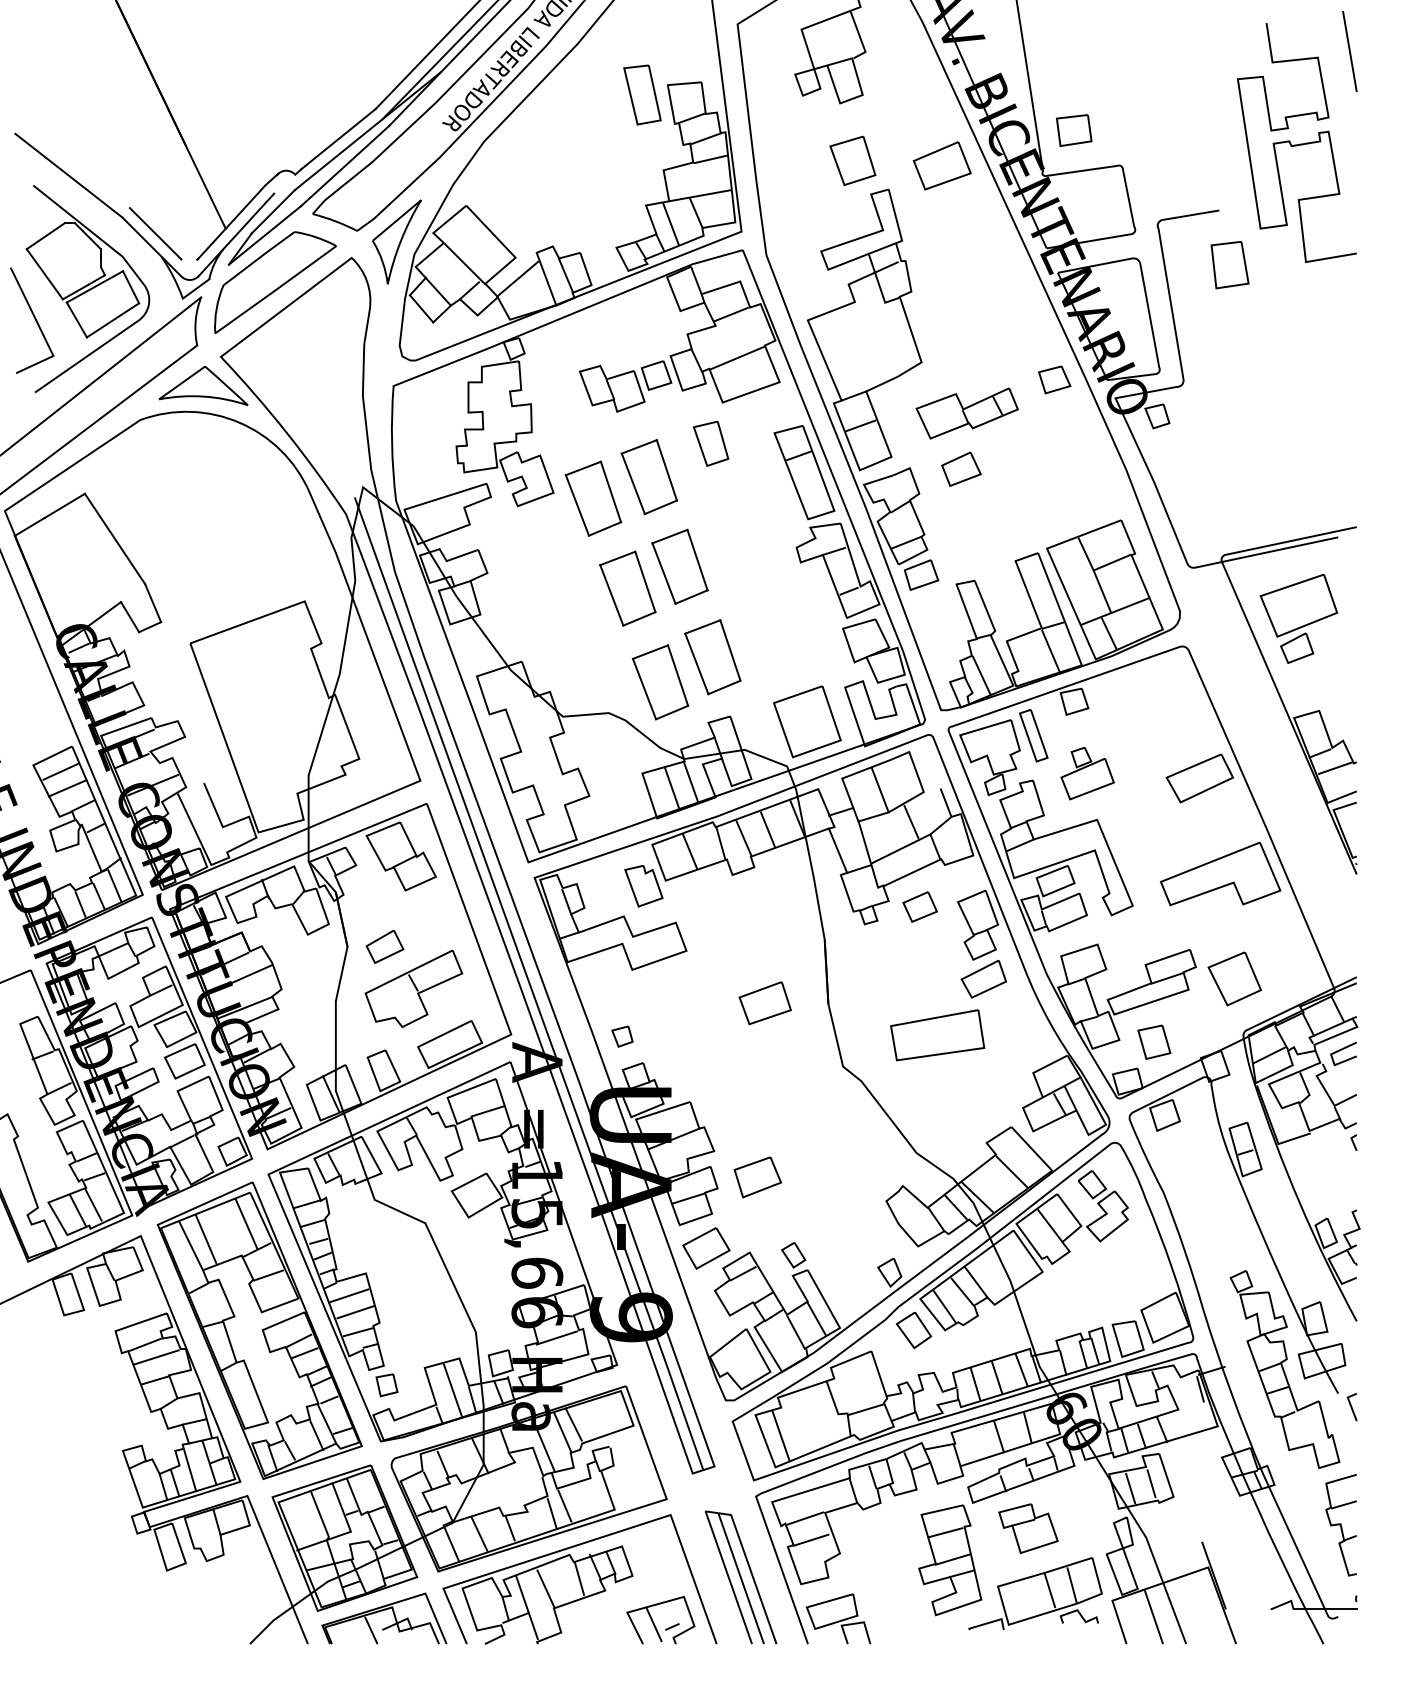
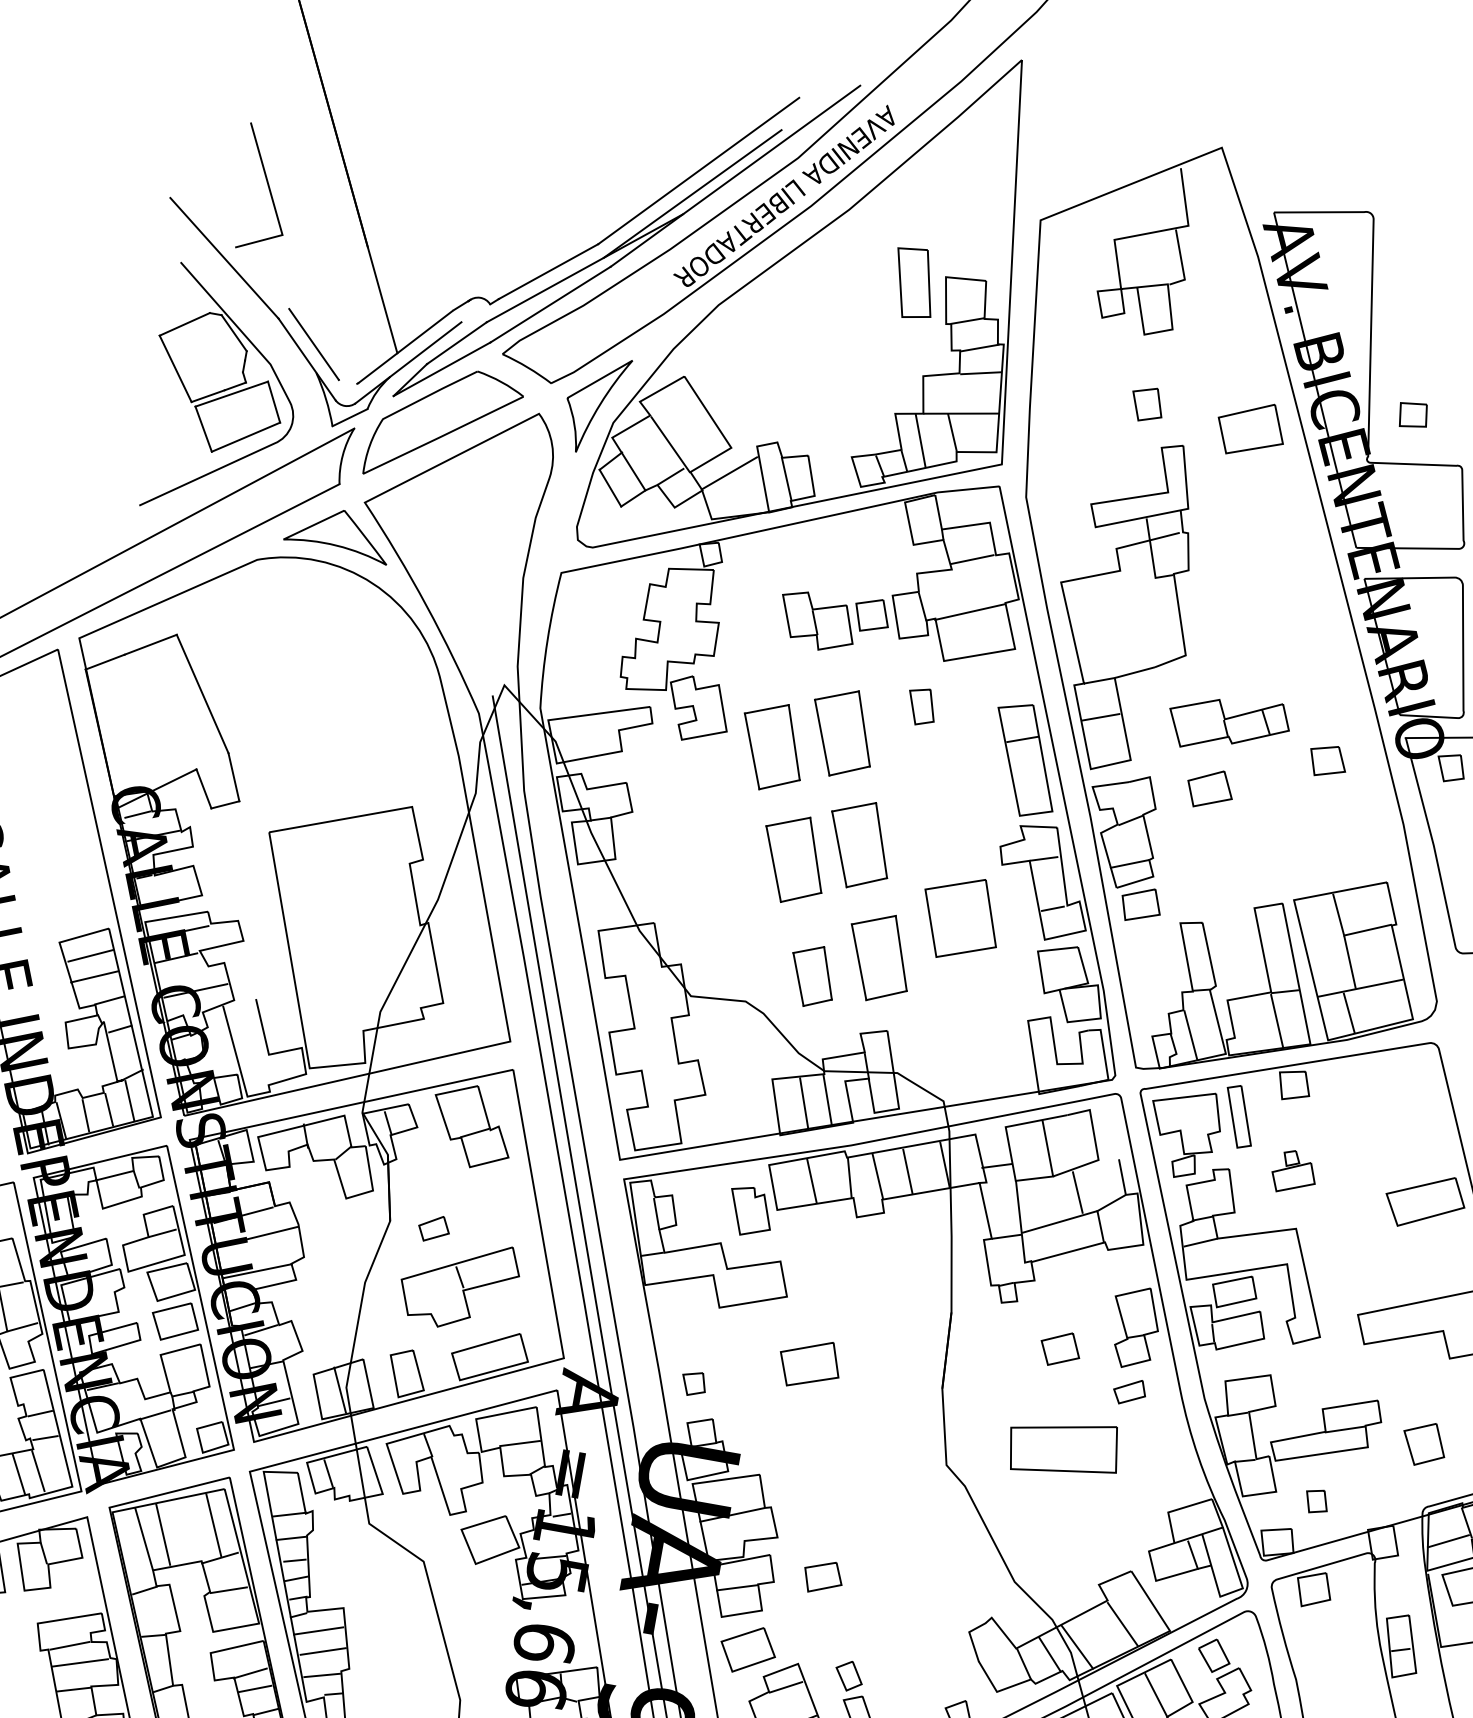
part: (1074, 130) -> (1413, 415), size x0.7
part: (852, 160) -> (1146, 404), size x0.6
line: (34, 319) -> (267, 188), moved
part: (1054, 379) -> (1327, 760), moved
part: (710, 443) -> (921, 706), size x0.7
part: (660, 682) -> (812, 976), size x0.7
part: (807, 721) -> (960, 918), moved
part: (1087, 773) -> (1294, 1172), size x0.7
part: (919, 906) -> (1059, 1348), moved
part: (384, 946) -> (433, 1228), size x0.7
part: (983, 978) -> (1129, 1391), size x0.6
part: (1234, 978) -> (1424, 1443), size x0.7
part: (764, 1003) -> (808, 1364), moved
part: (1154, 1041) -> (1317, 1500), size x0.6
part: (757, 1177) -> (822, 1577), size x0.7

